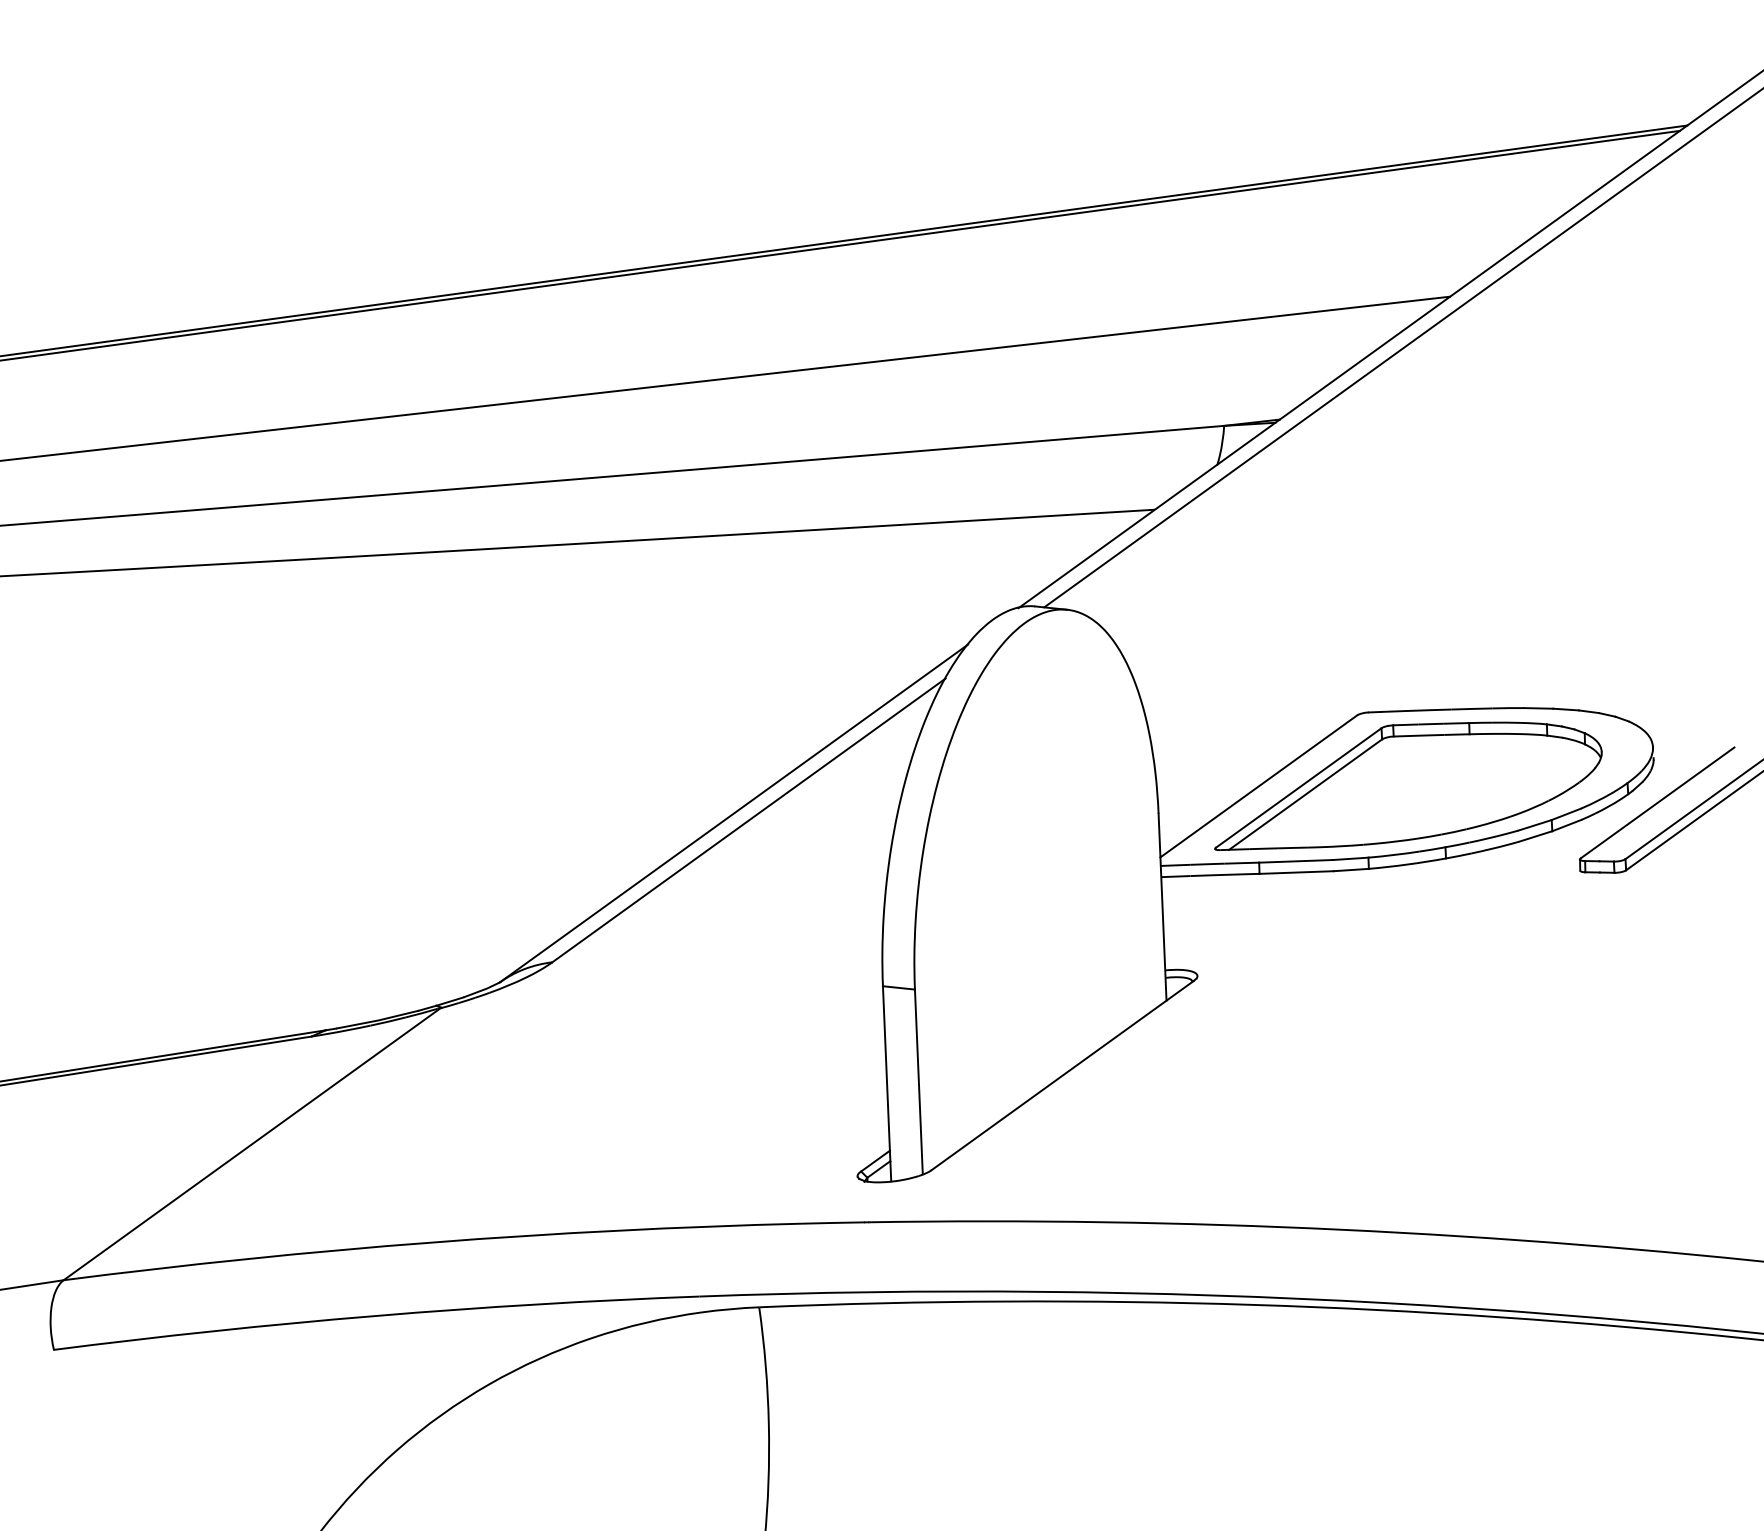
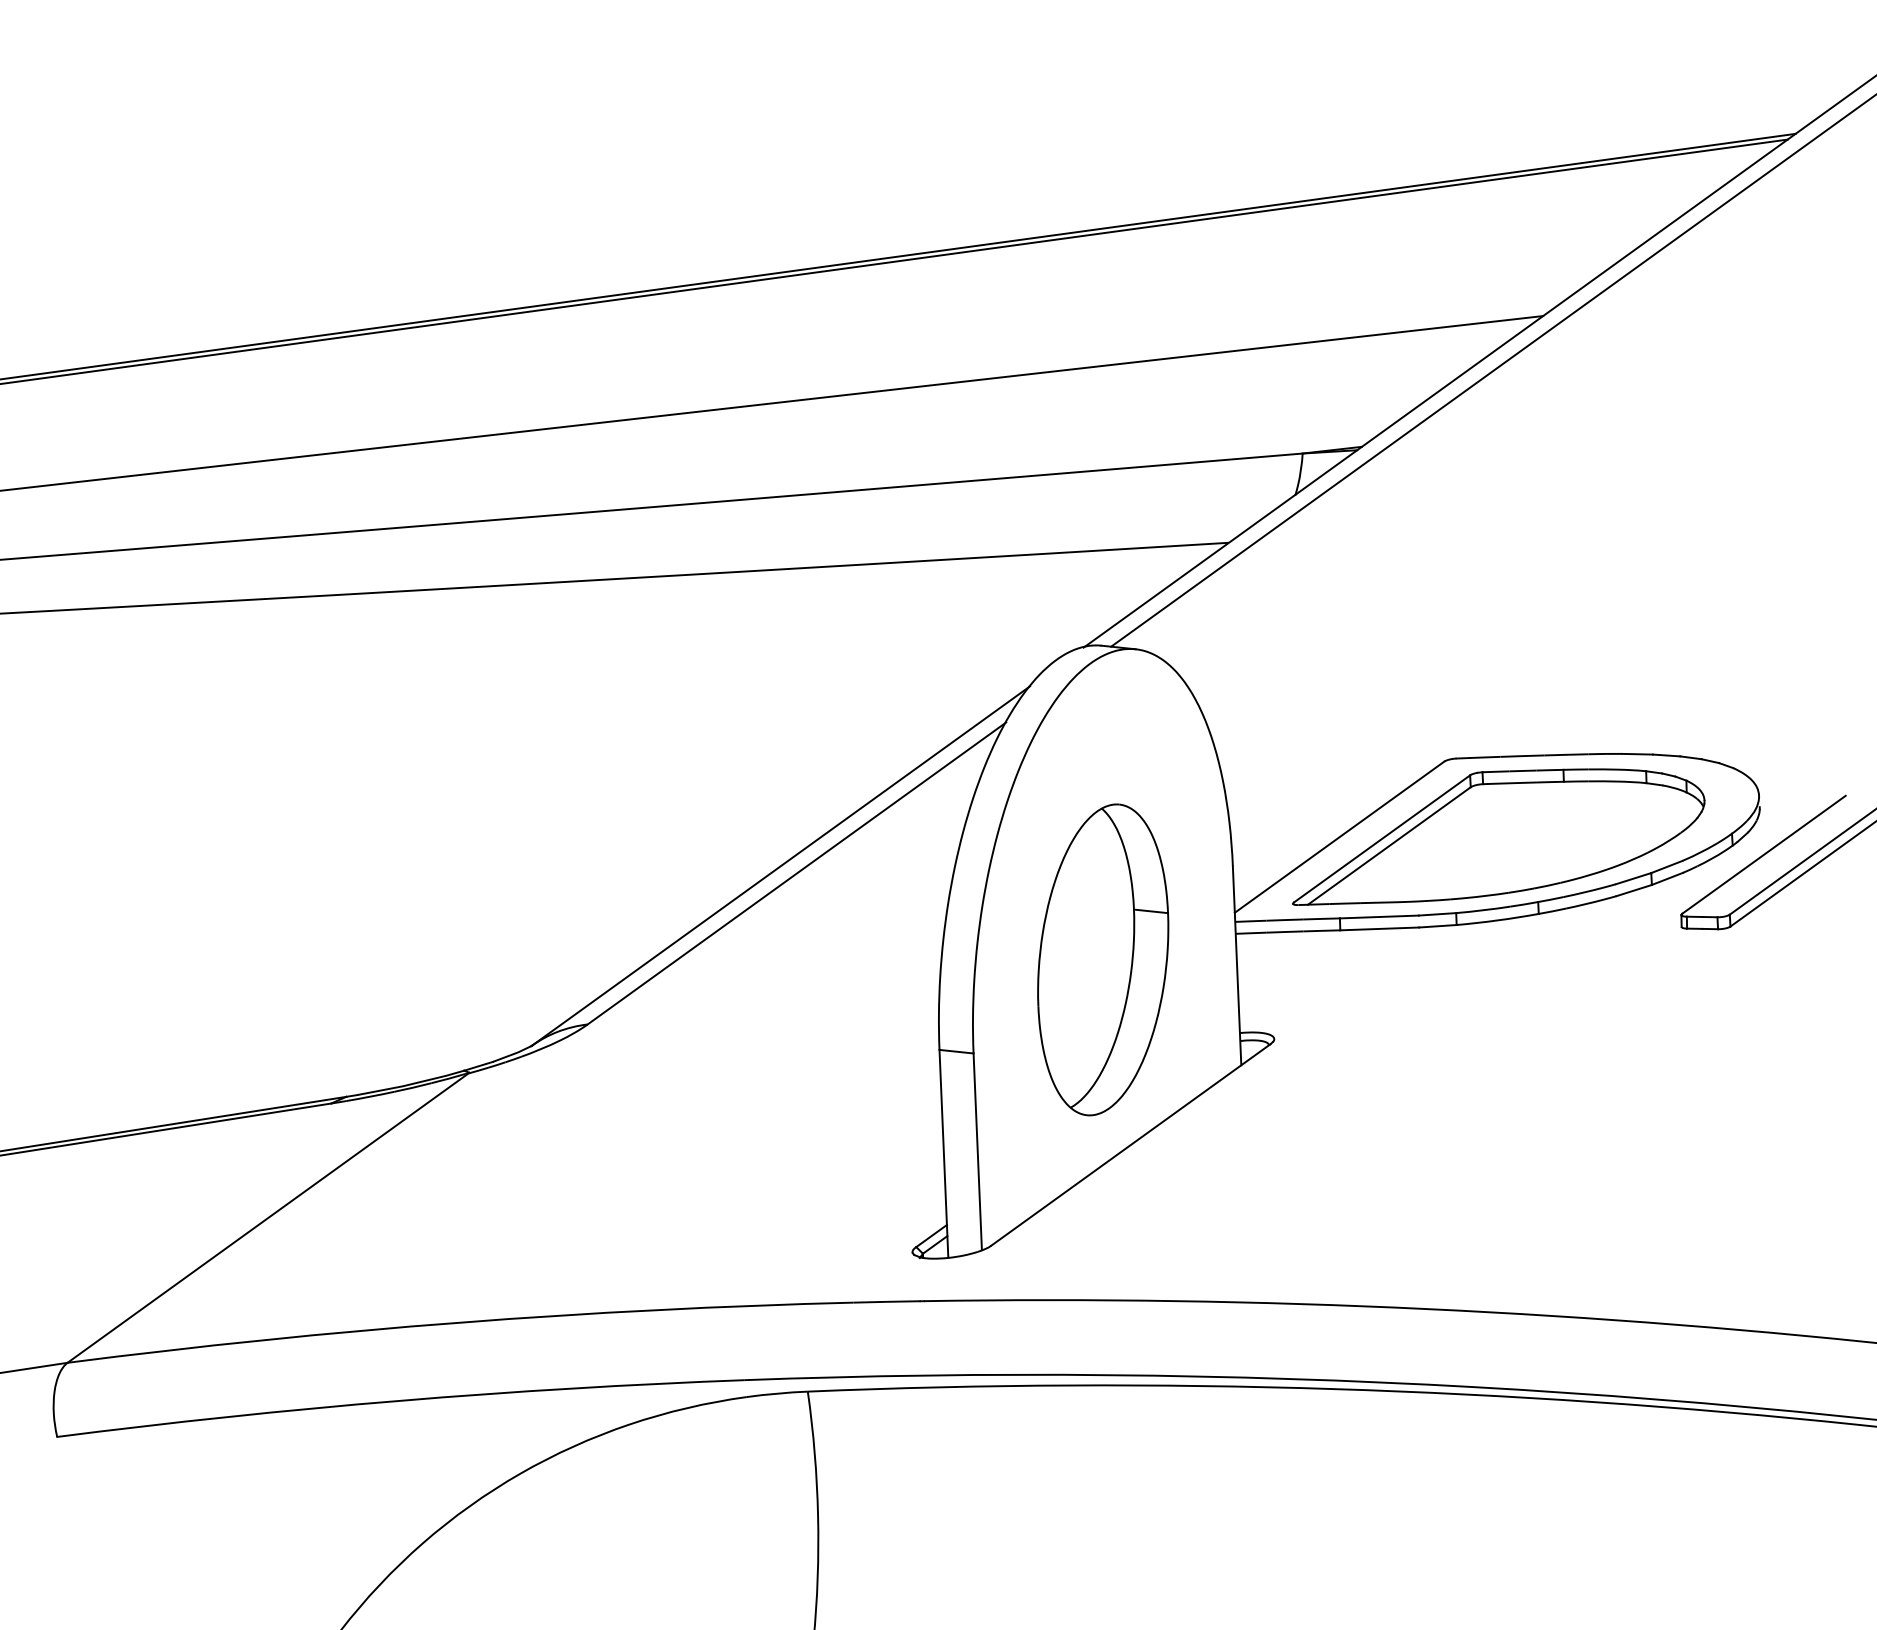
part: (1037, 901) -> (1103, 959), added

